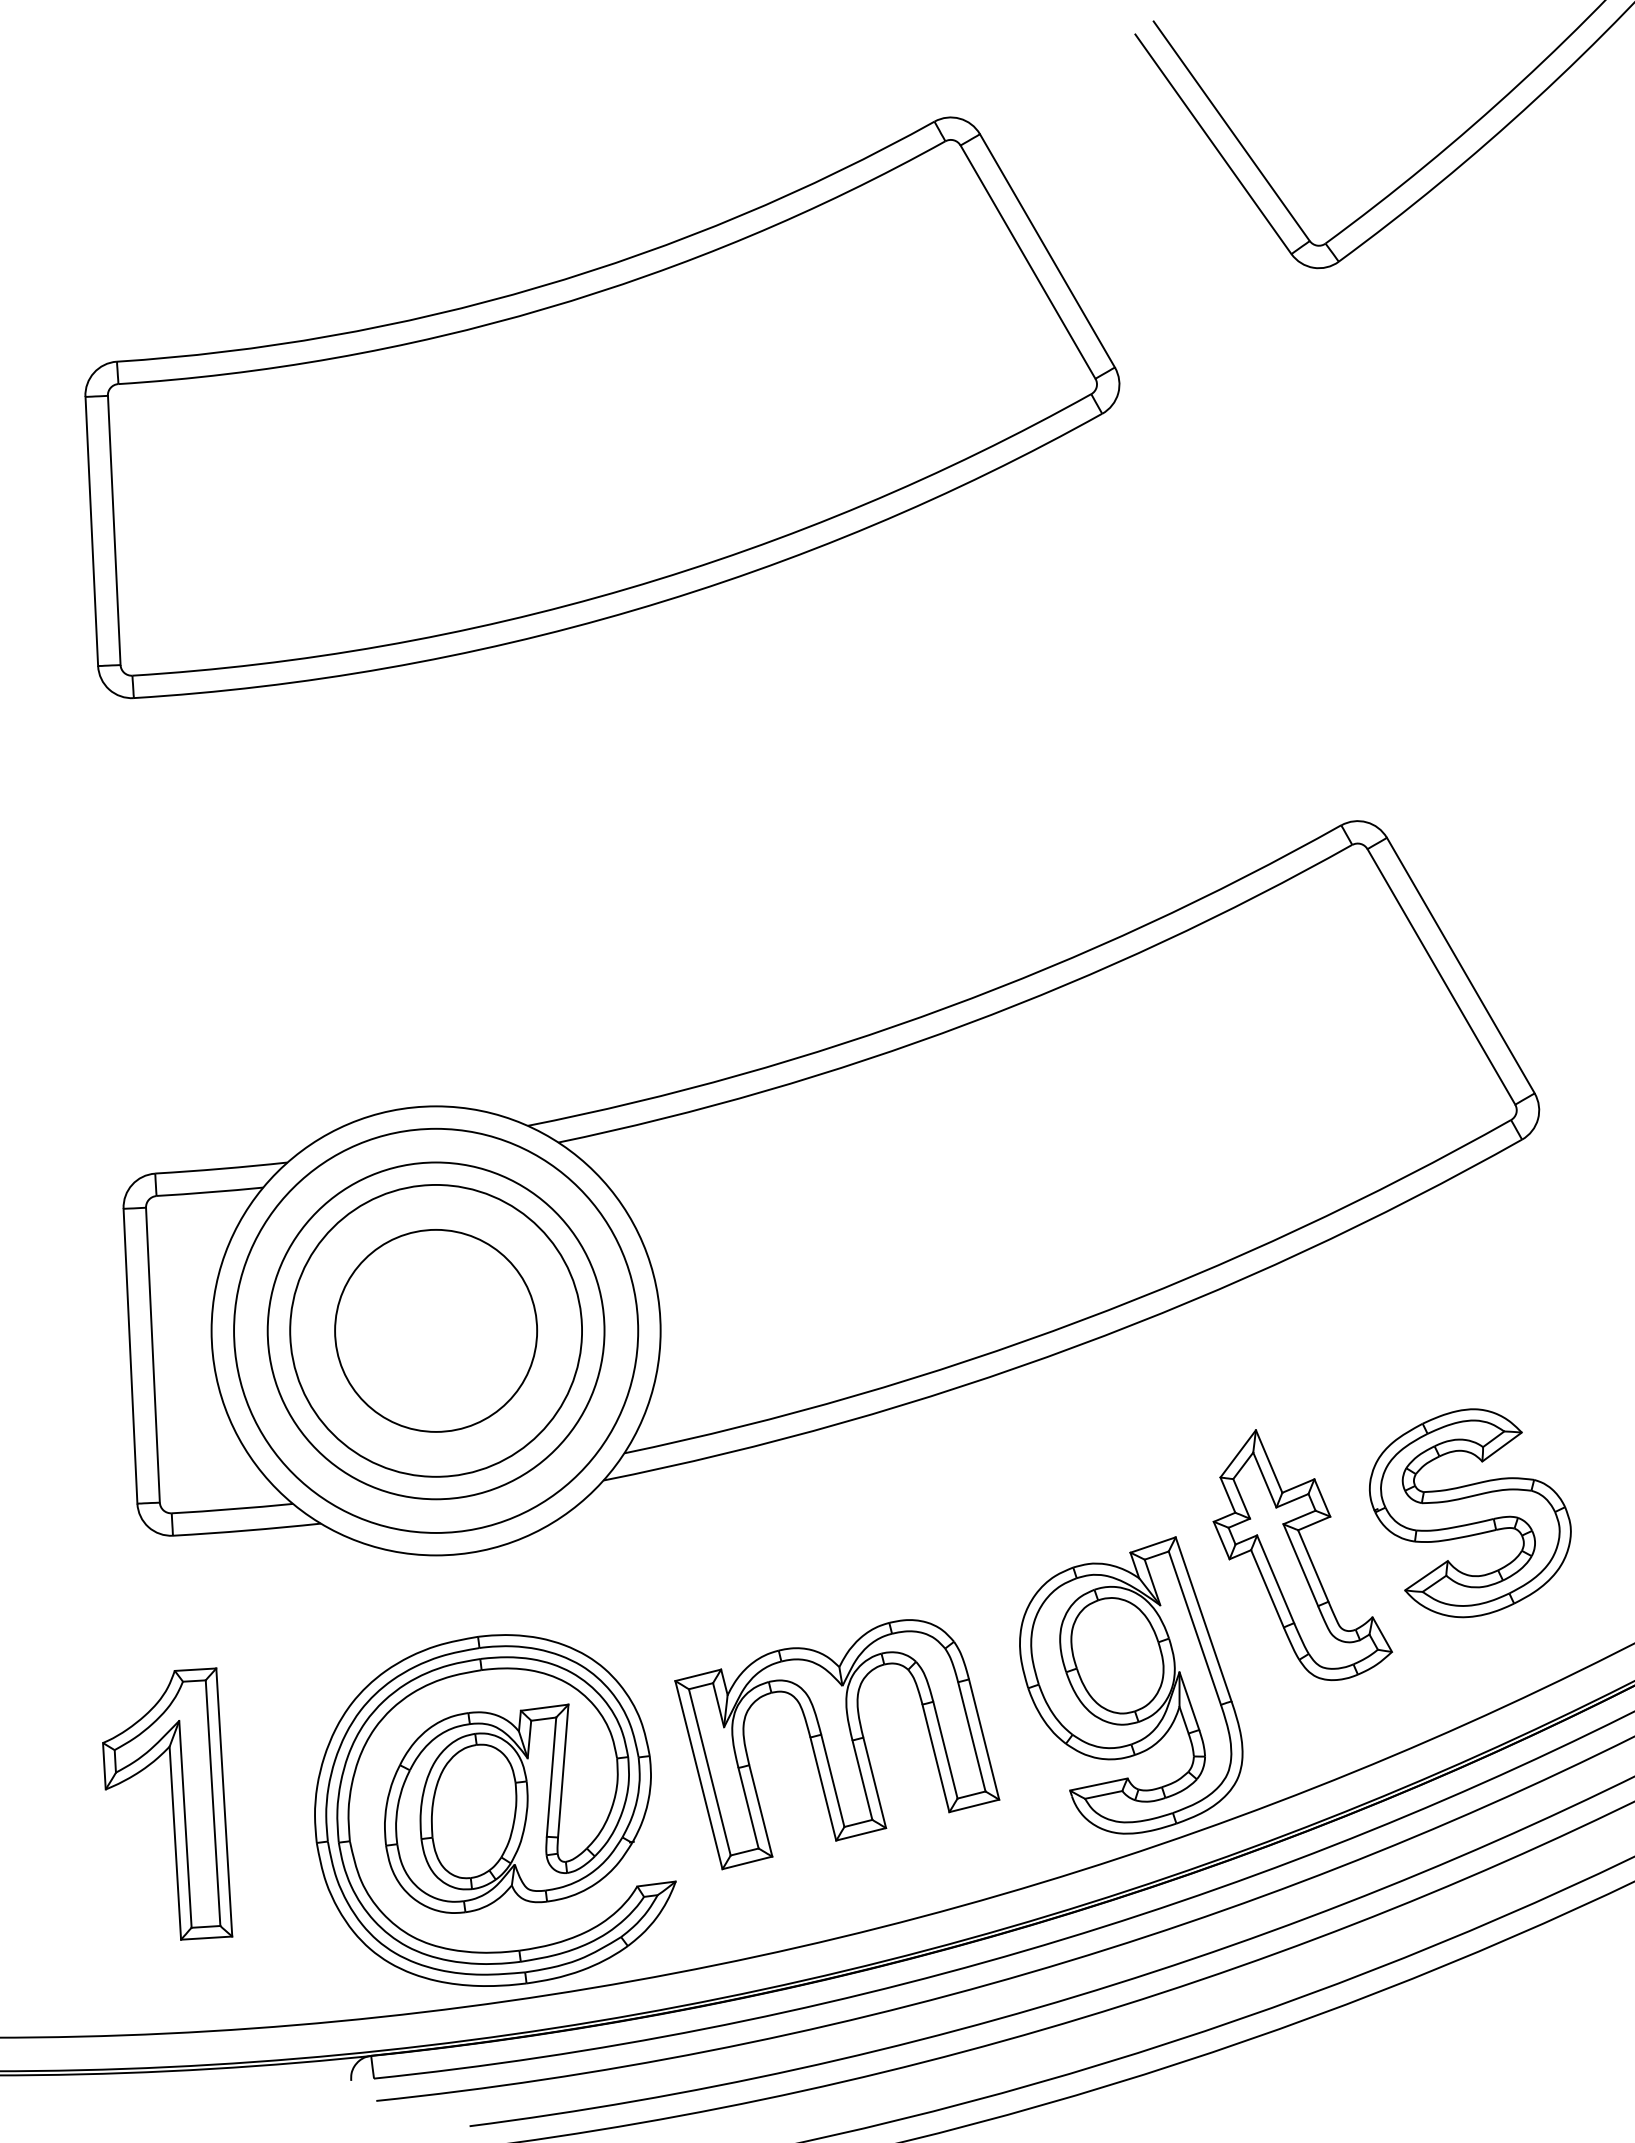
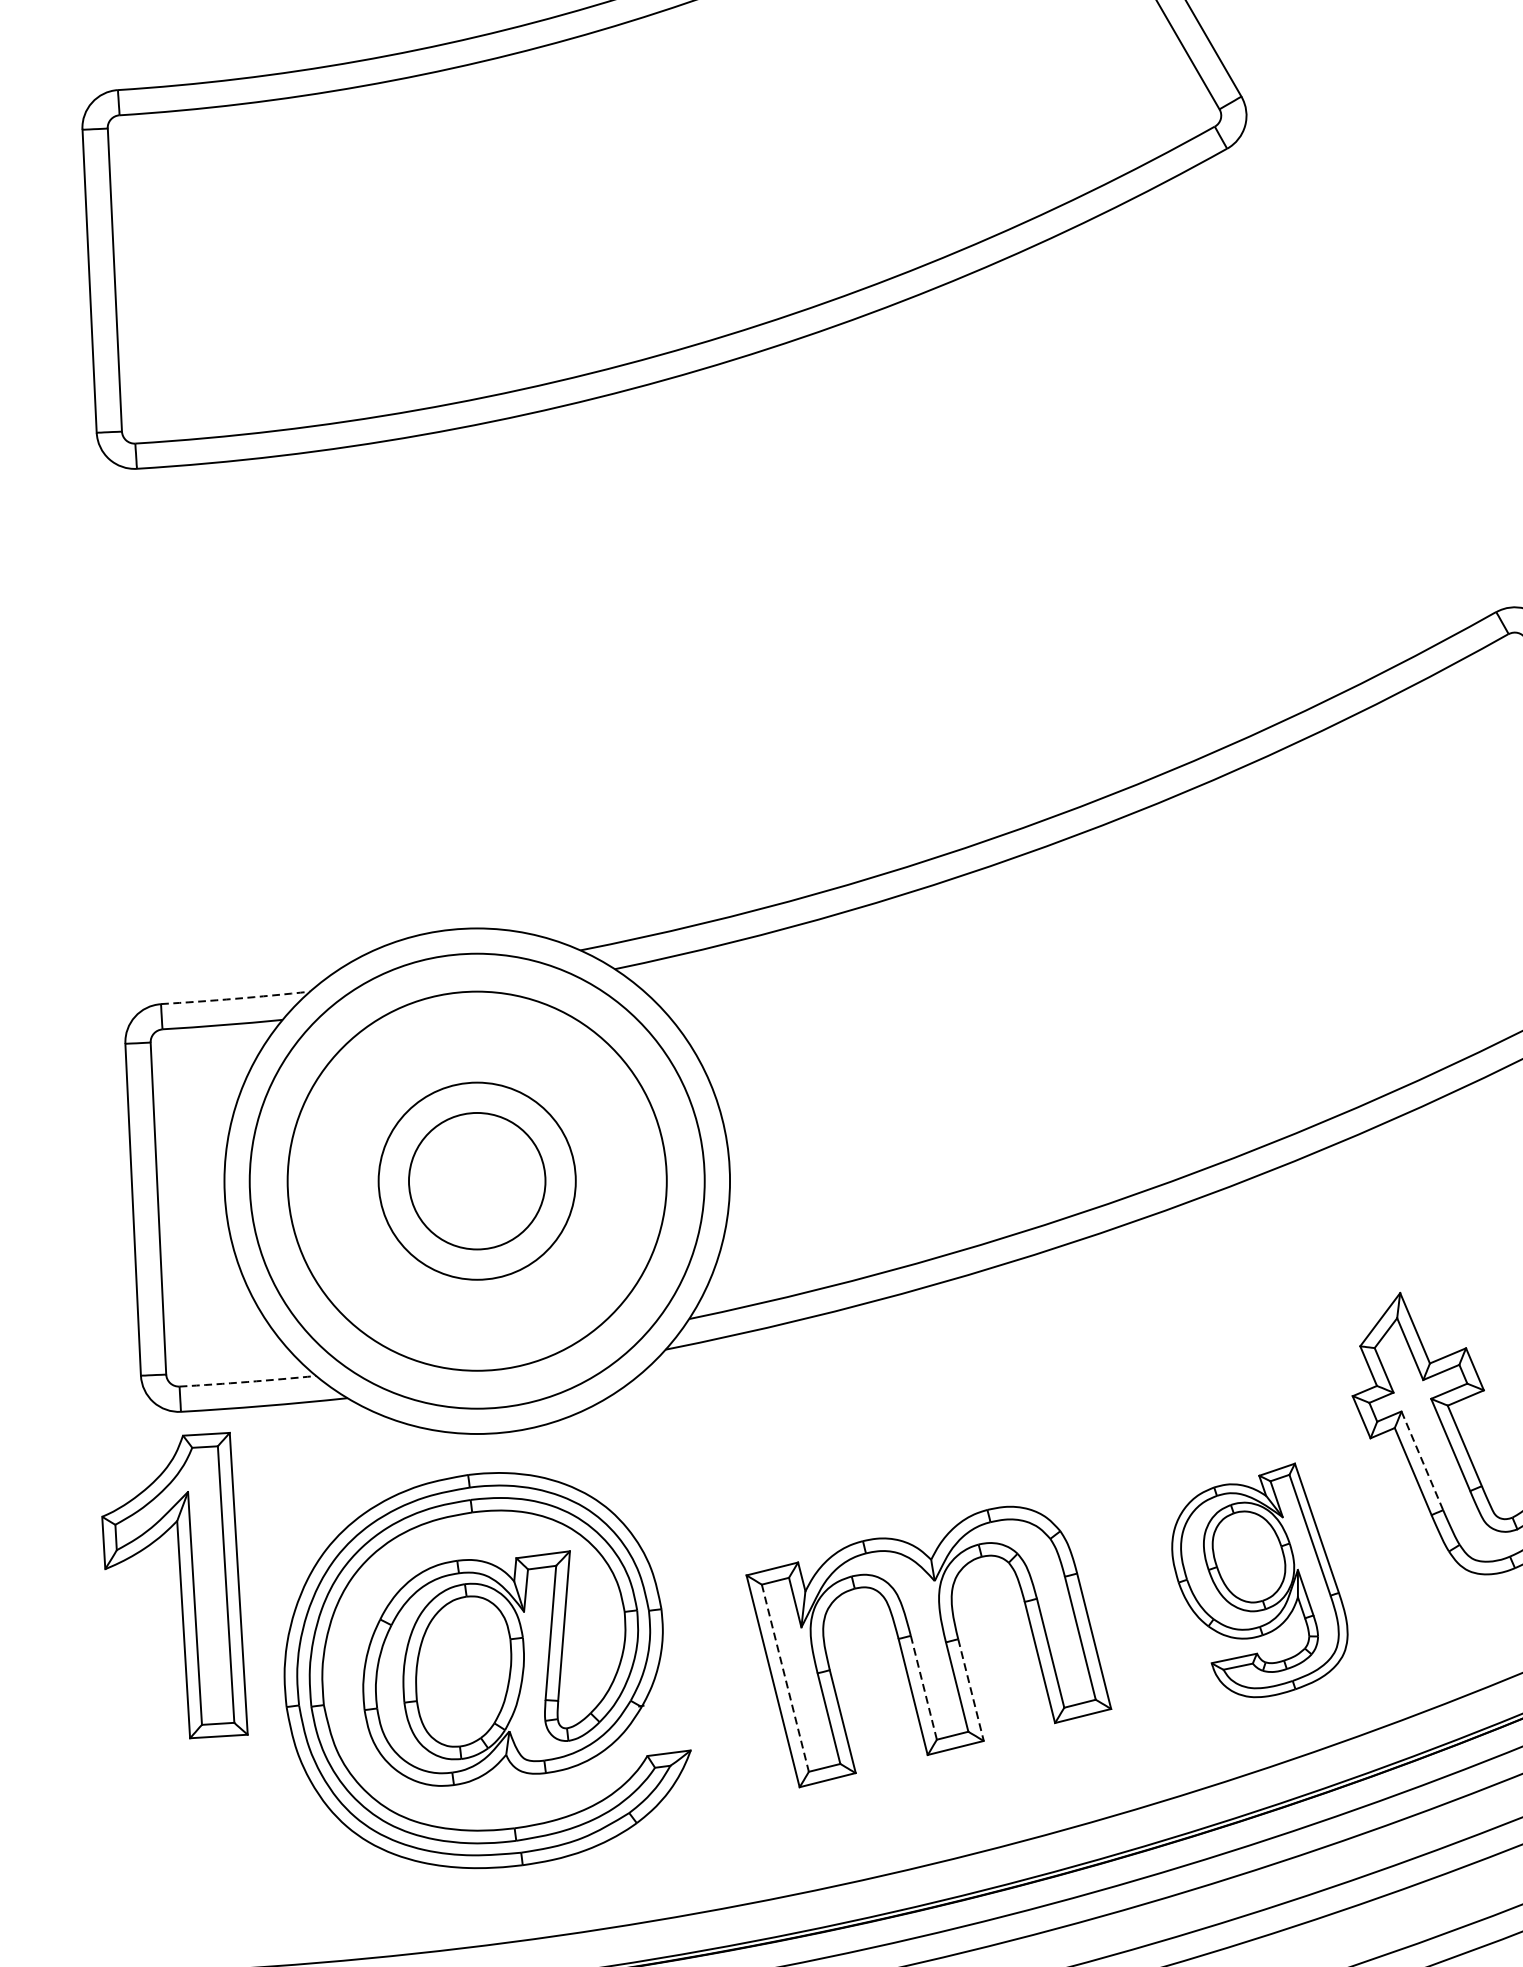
arc: (221, 1168) -> (235, 998), solid -> dashed
circle: (436, 1330) -> (477, 1180), size x0.6
circle: (436, 1330) -> (477, 1180), size x0.6
arc: (232, 1509) -> (248, 1382), solid -> dashed
line: (1275, 1579) -> (1422, 1461), solid -> dashed
part: (1131, 1685) -> (1260, 1580), size x0.7
line: (709, 1772) -> (785, 1678), solid -> dashed
line: (832, 1780) -> (923, 1687), solid -> dashed
line: (874, 1782) -> (970, 1689), solid -> dashed
part: (167, 1803) -> (174, 1584), moved
part: (495, 1810) -> (487, 1670), moved

